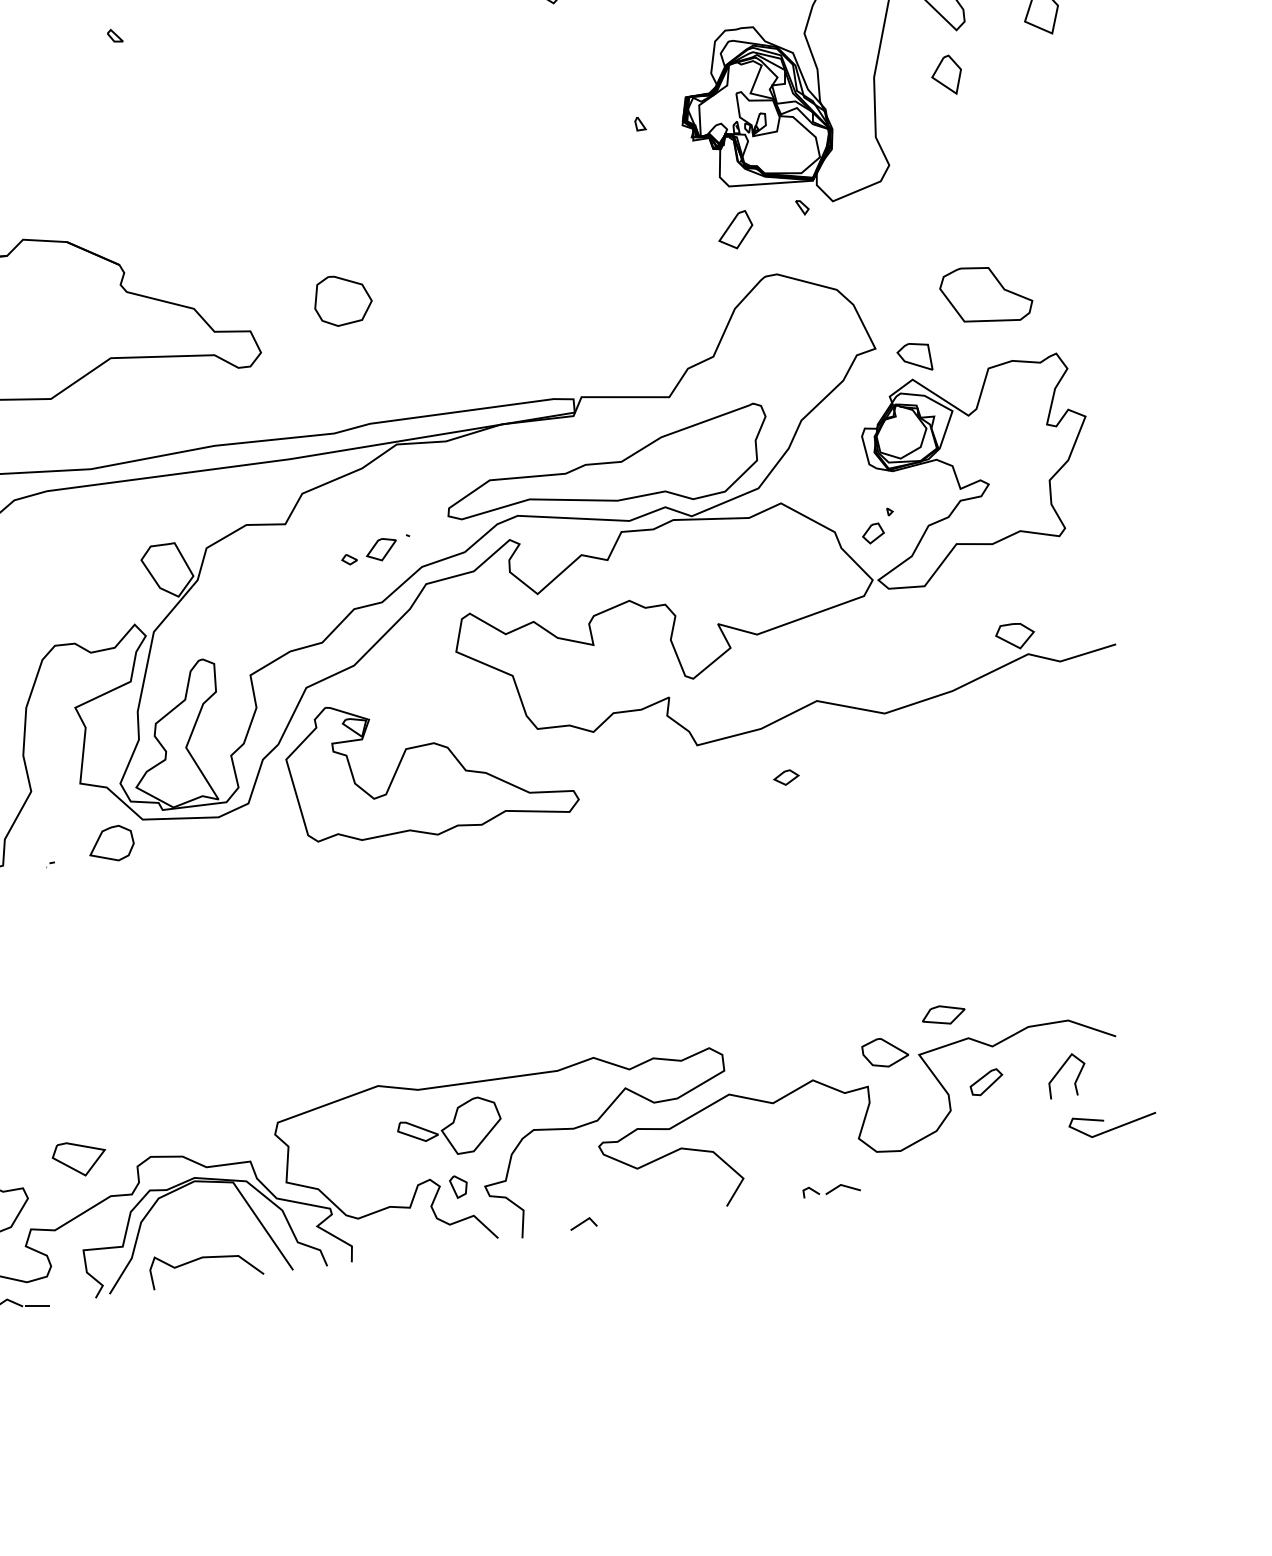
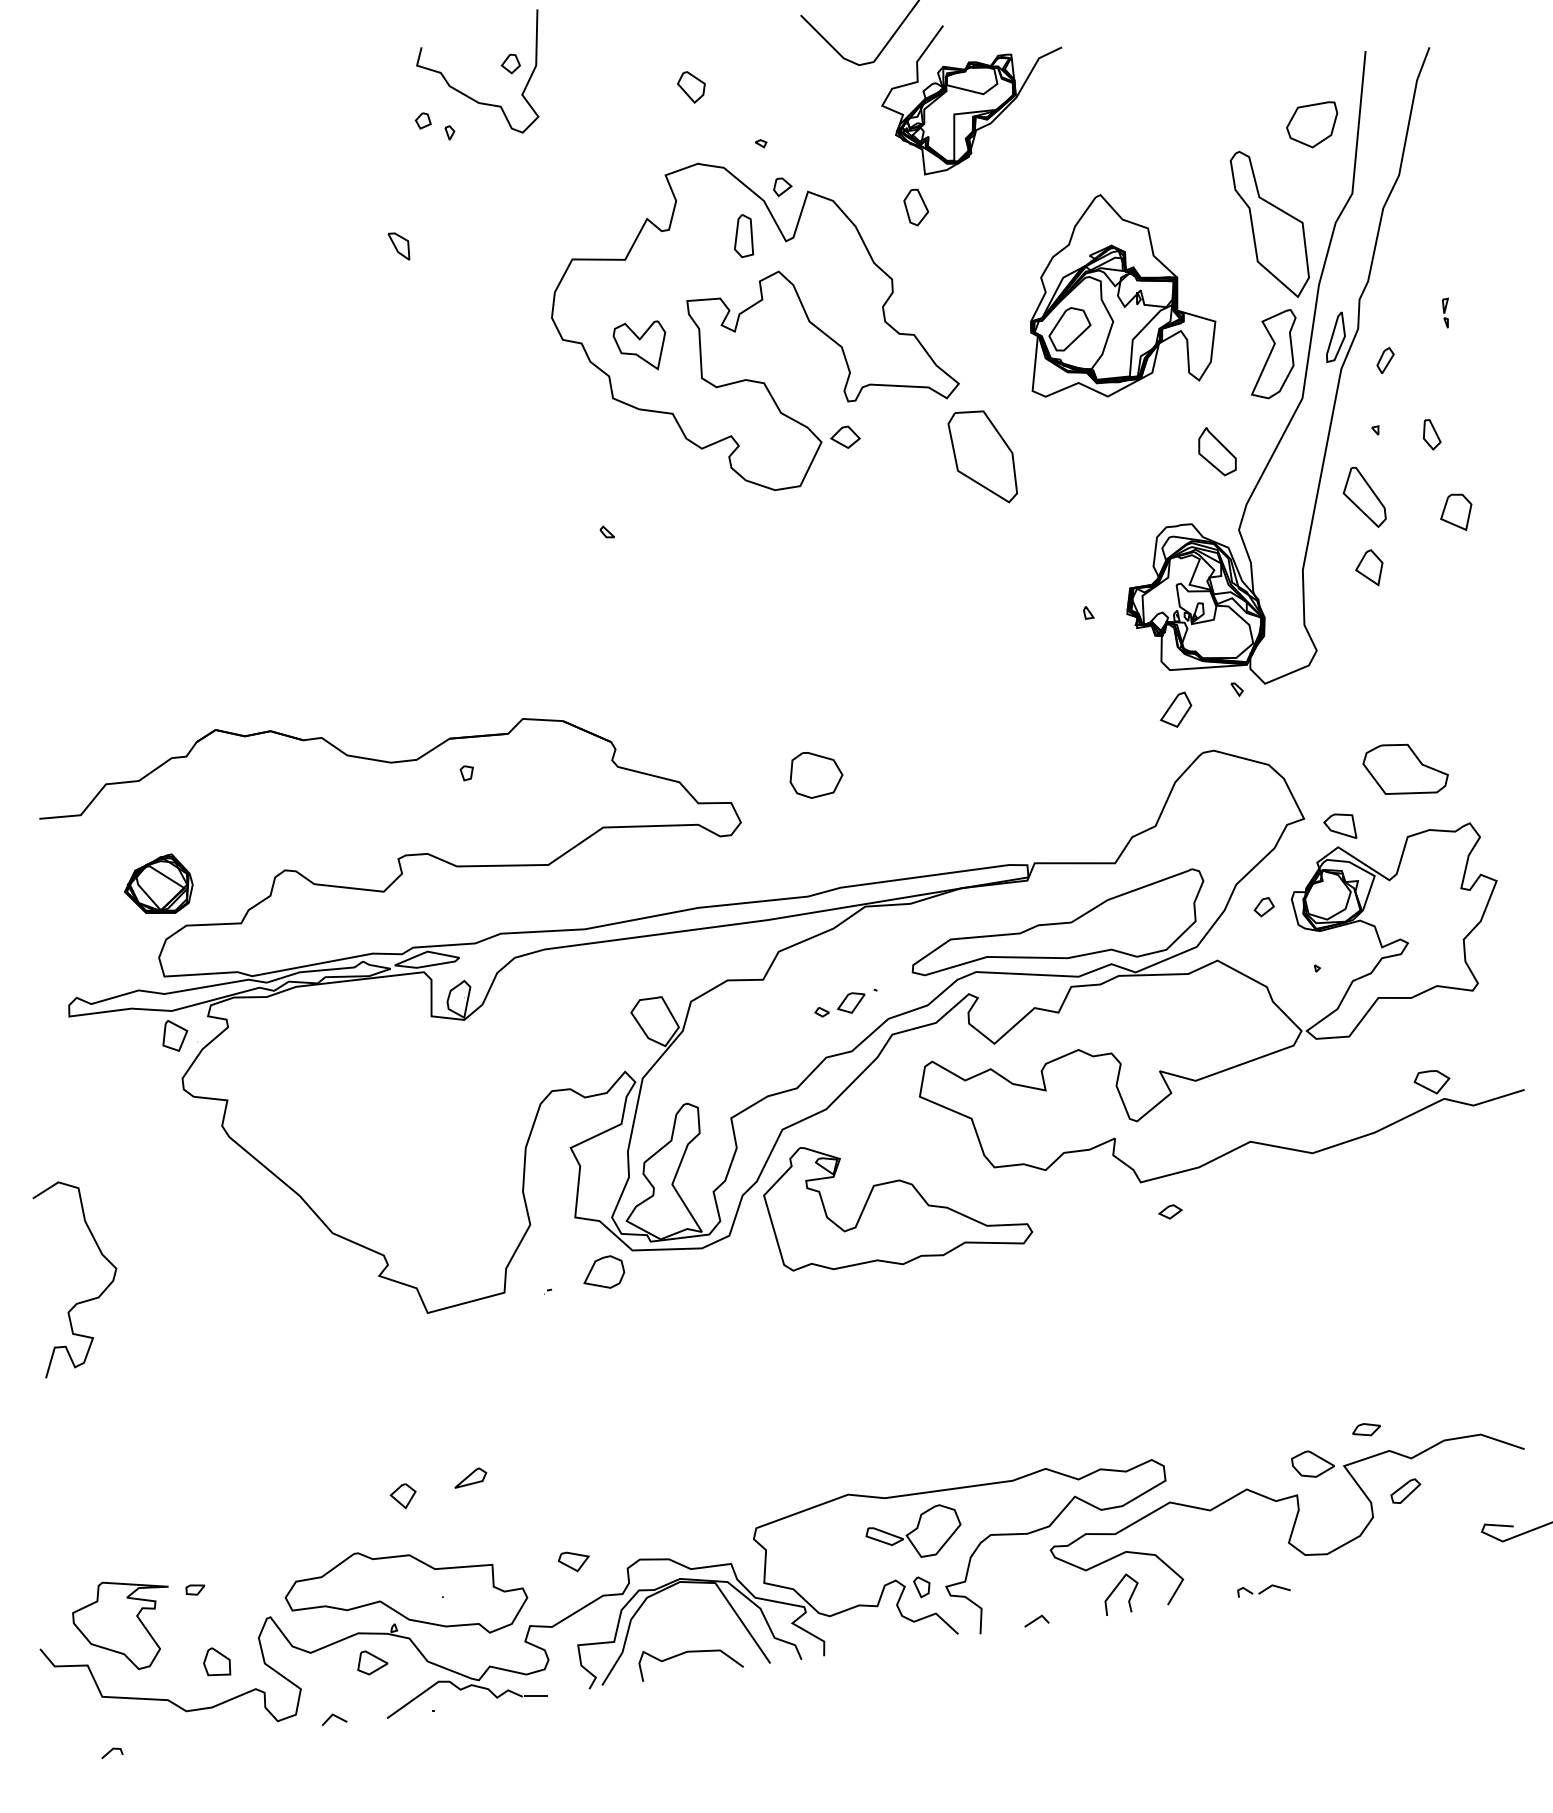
part: (872, 533) -> (1263, 907), moved
part: (786, 777) -> (1170, 1211), moved
part: (943, 1014) -> (1366, 1429), size x0.71
curve: (1059, 1072) -> (1114, 1591), moved
part: (78, 1158) -> (573, 1561), size x0.62

